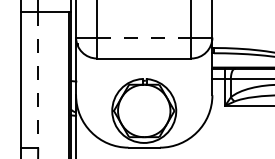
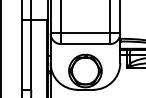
line: (144, 37) -> (85, 33), dashed -> solid
line: (38, 80) -> (31, 55), dashed -> solid

